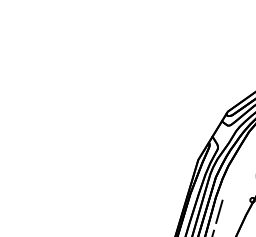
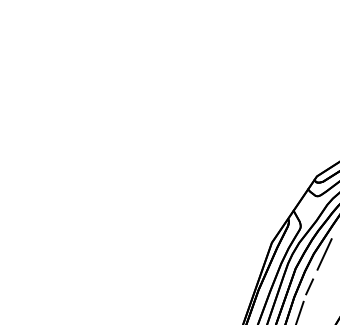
line: (231, 174) -> (317, 265), added

